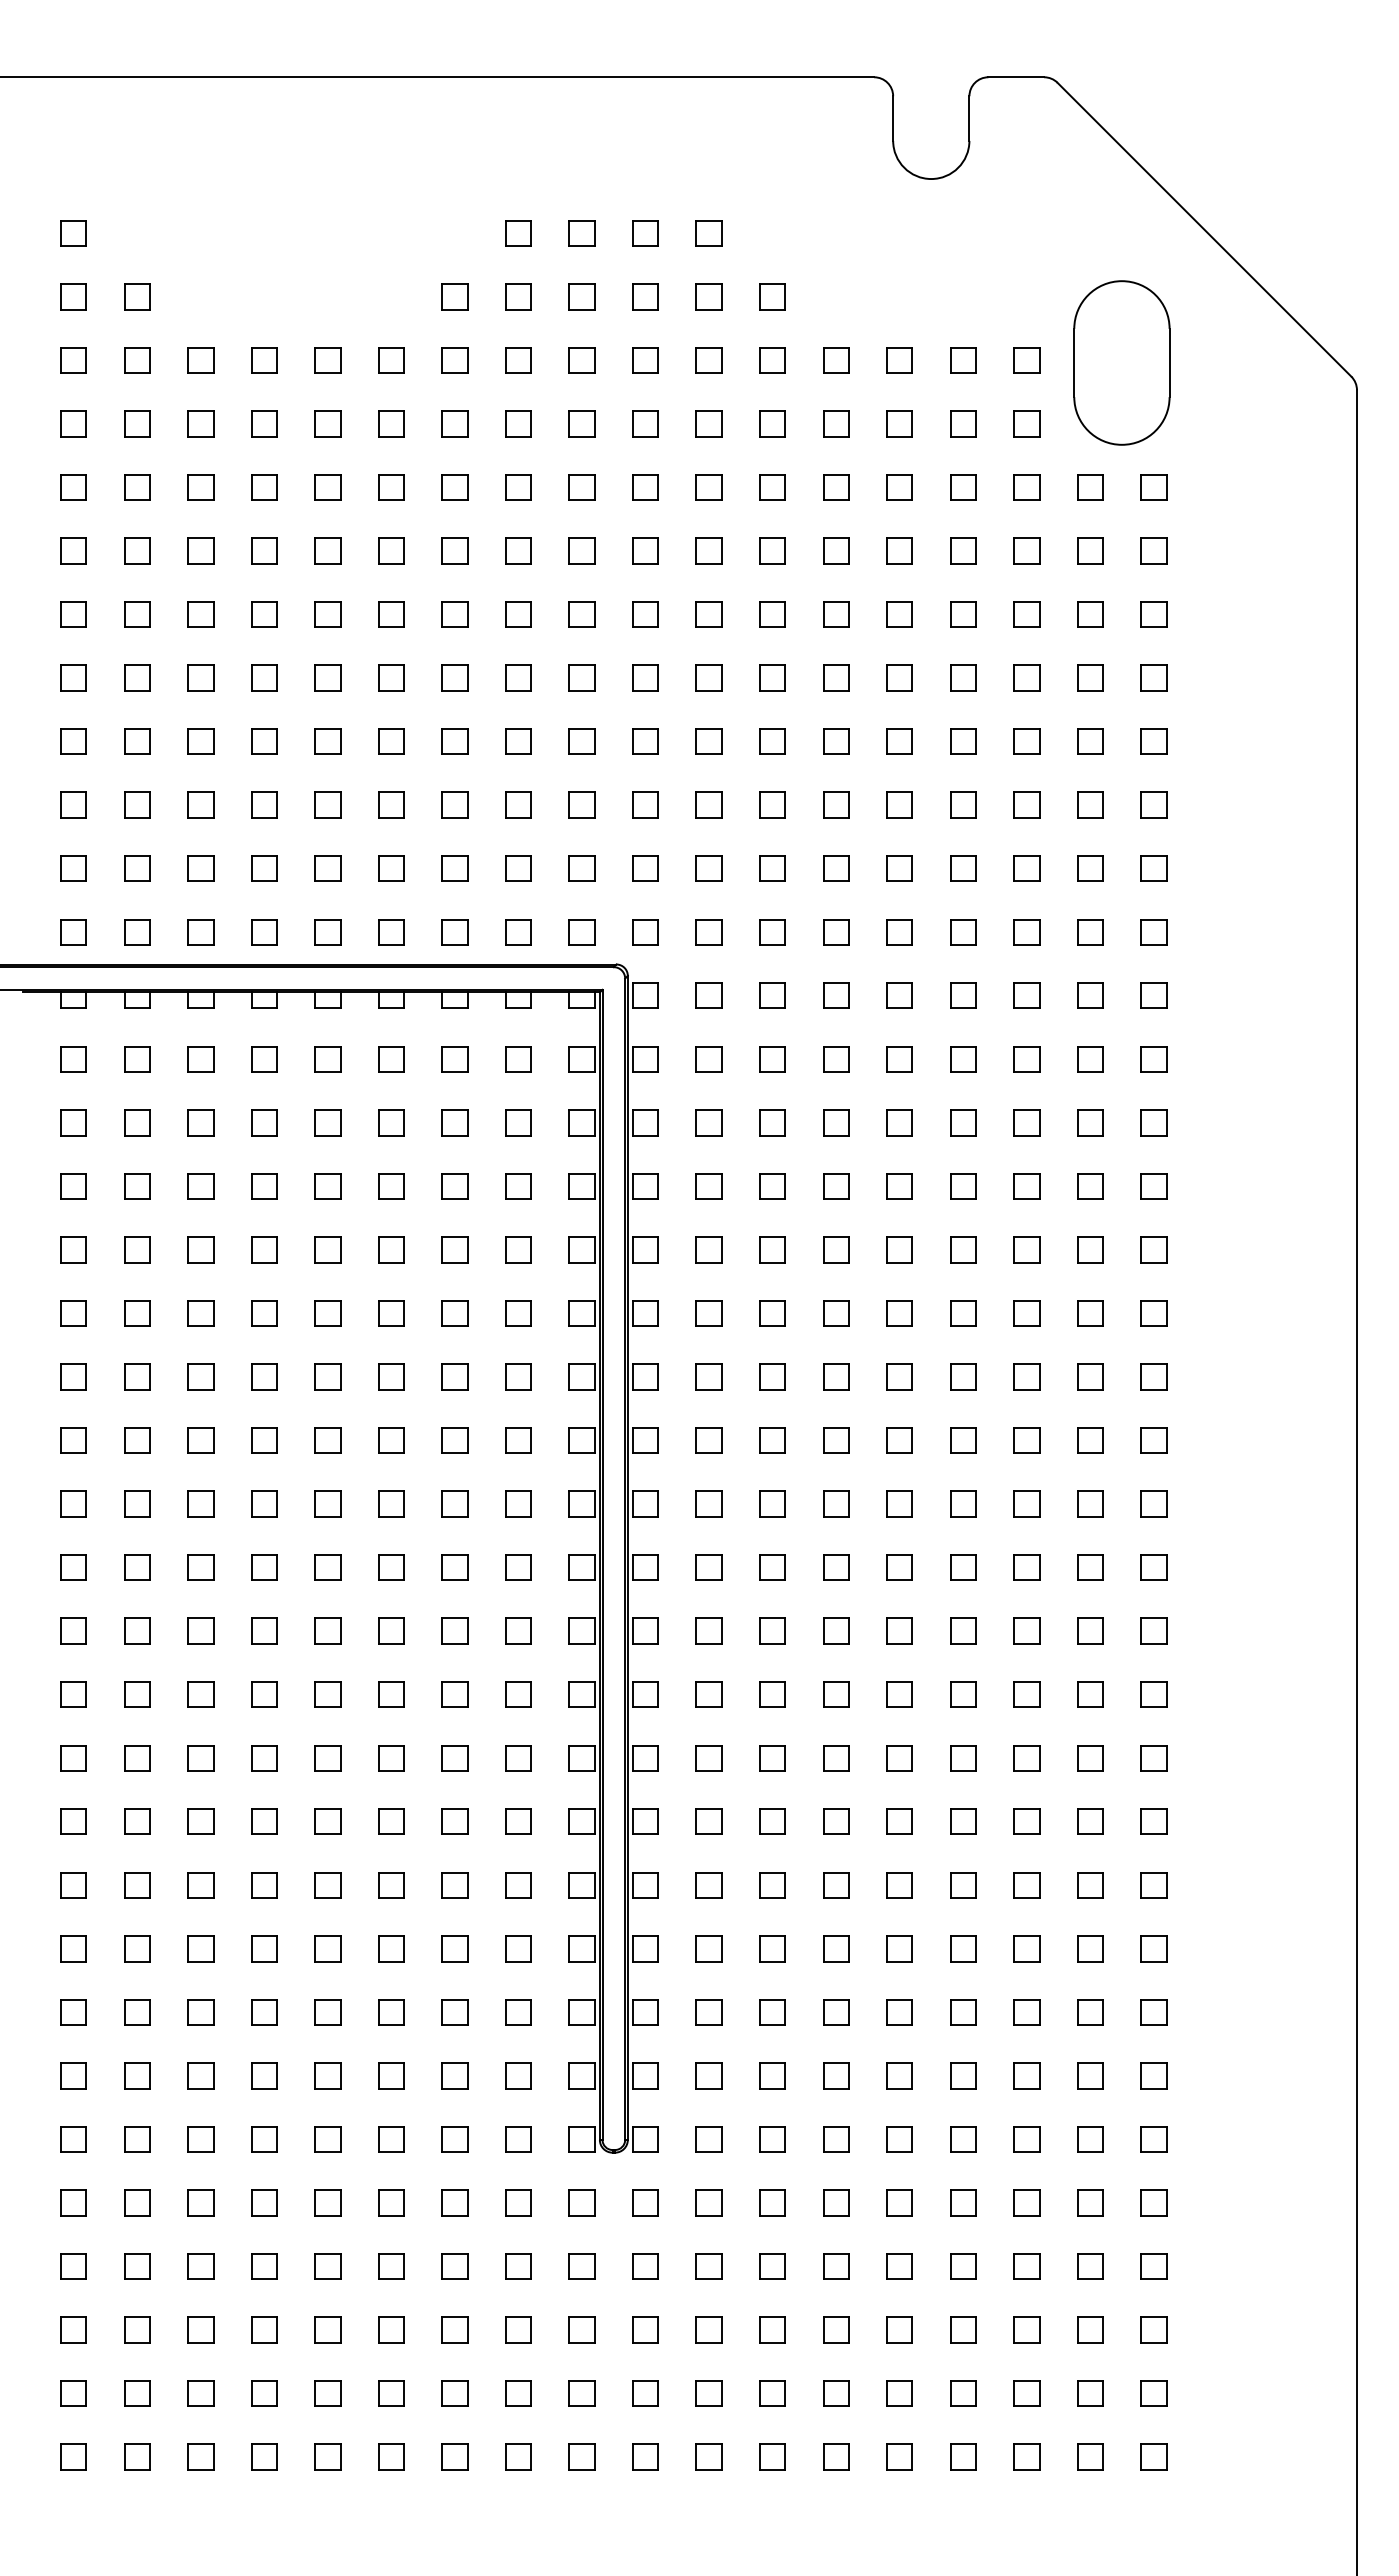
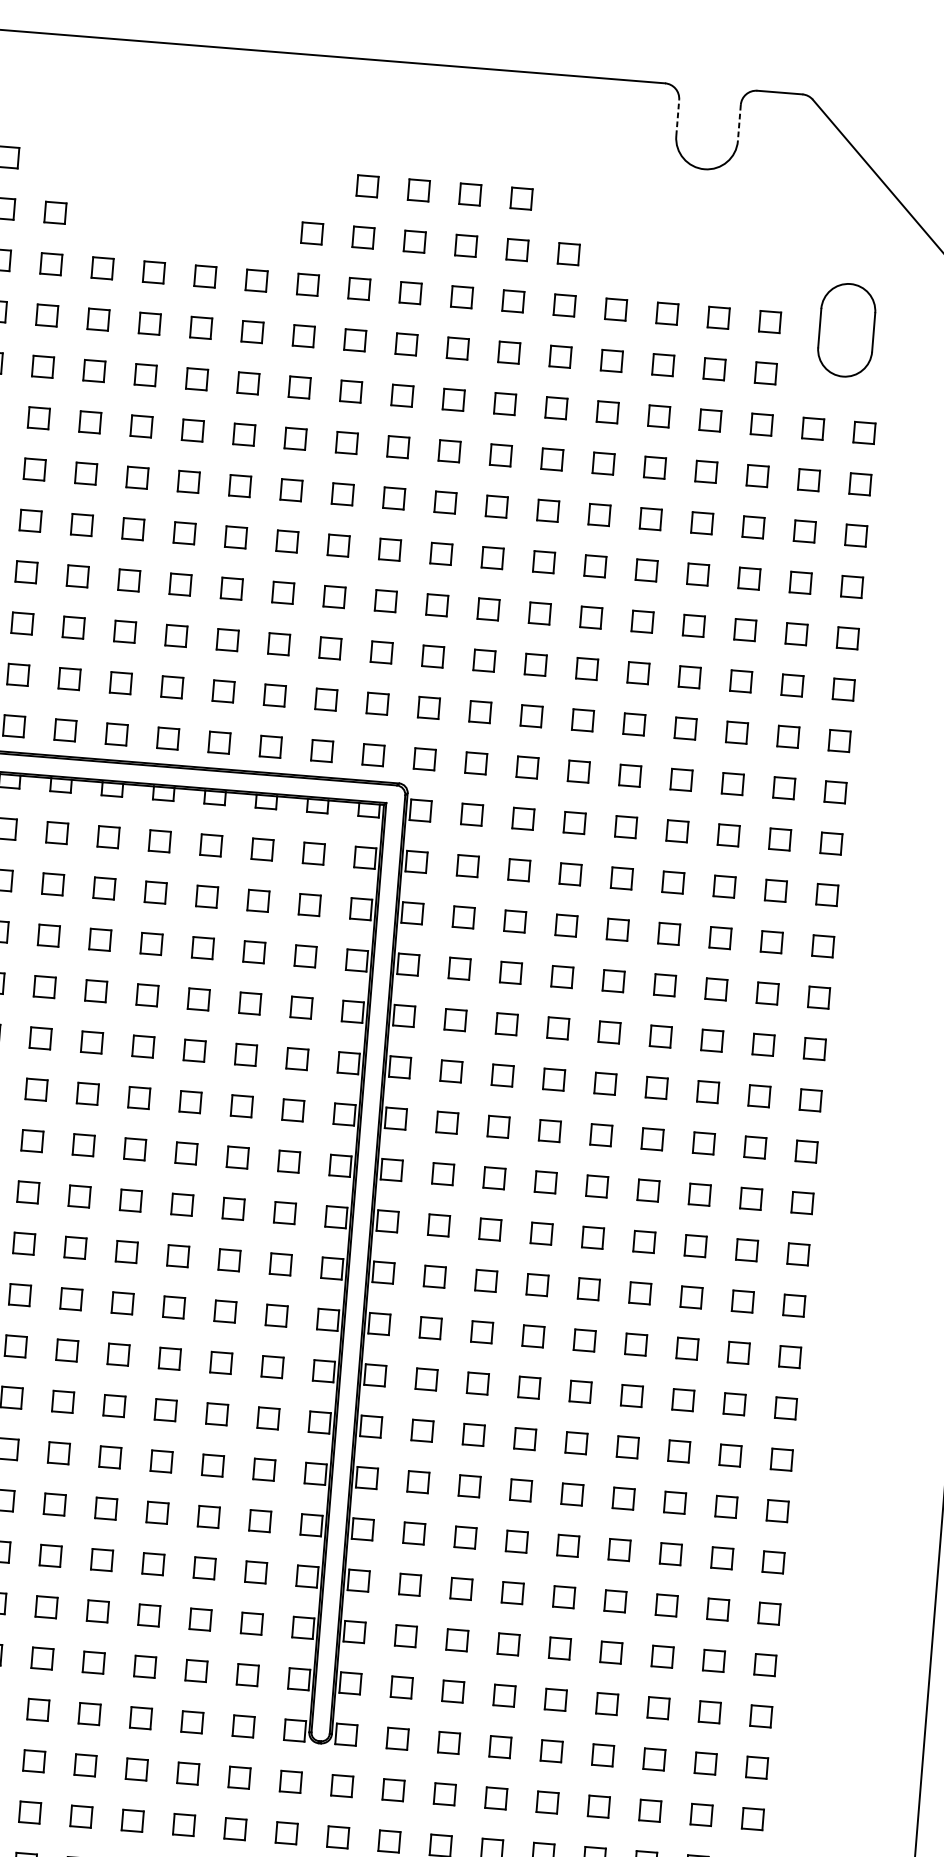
line: (893, 118) -> (678, 117), solid -> dashed
line: (969, 119) -> (739, 123), solid -> dashed
part: (1121, 362) -> (846, 329), size x0.7

